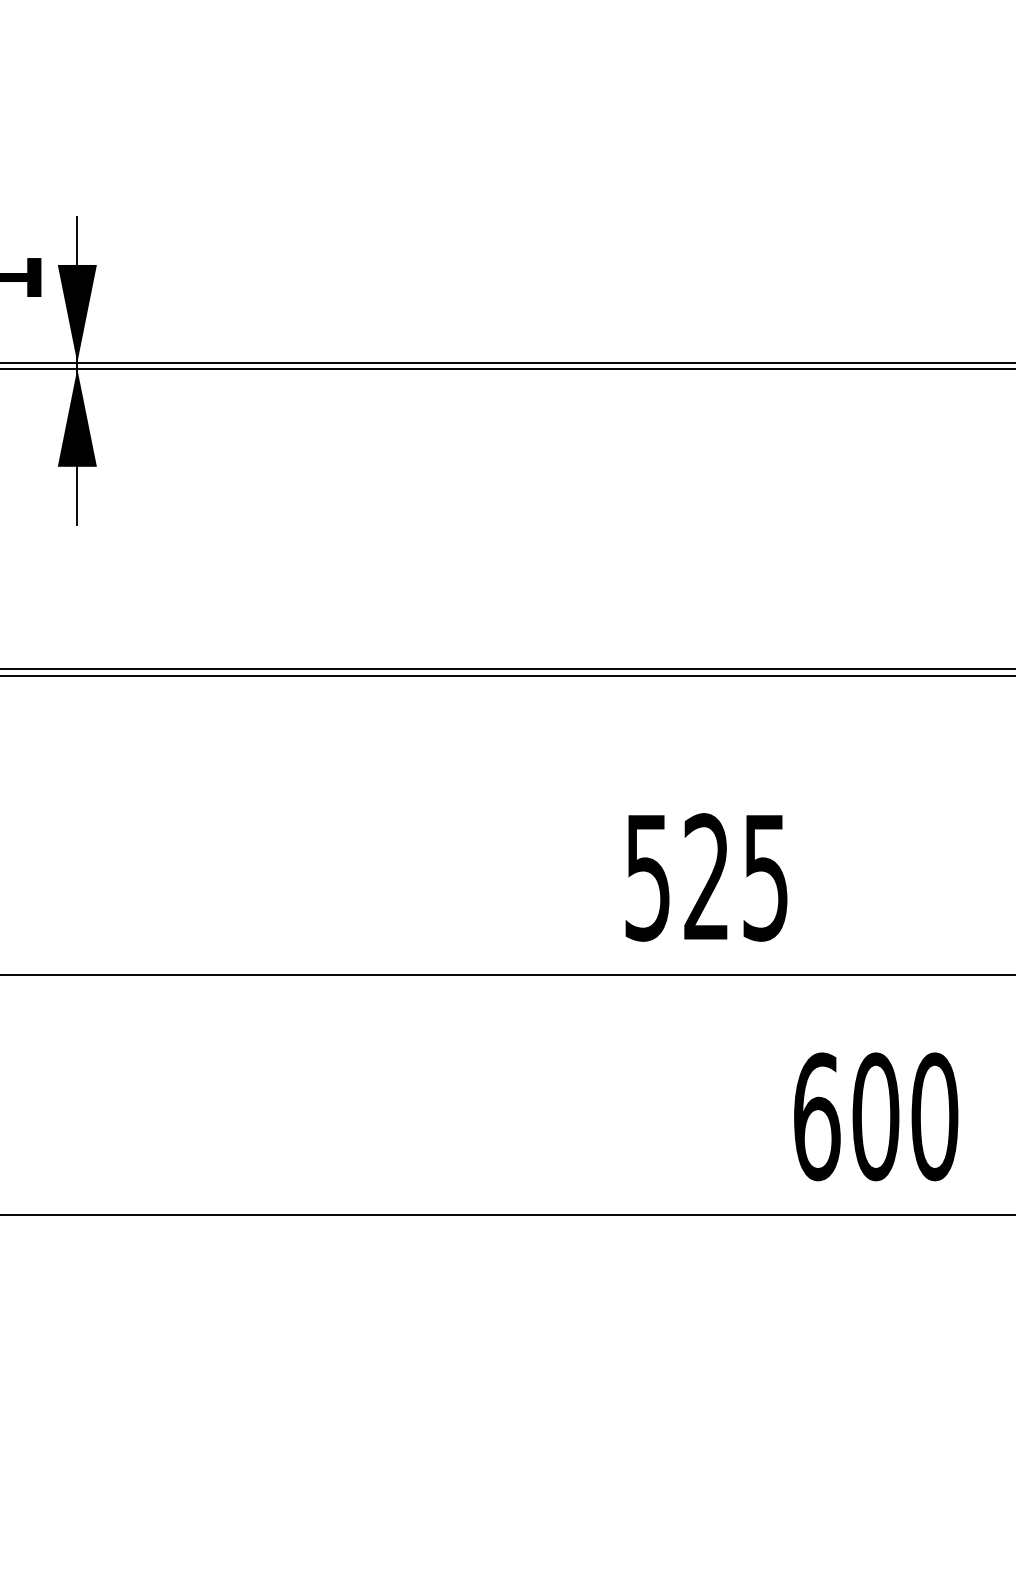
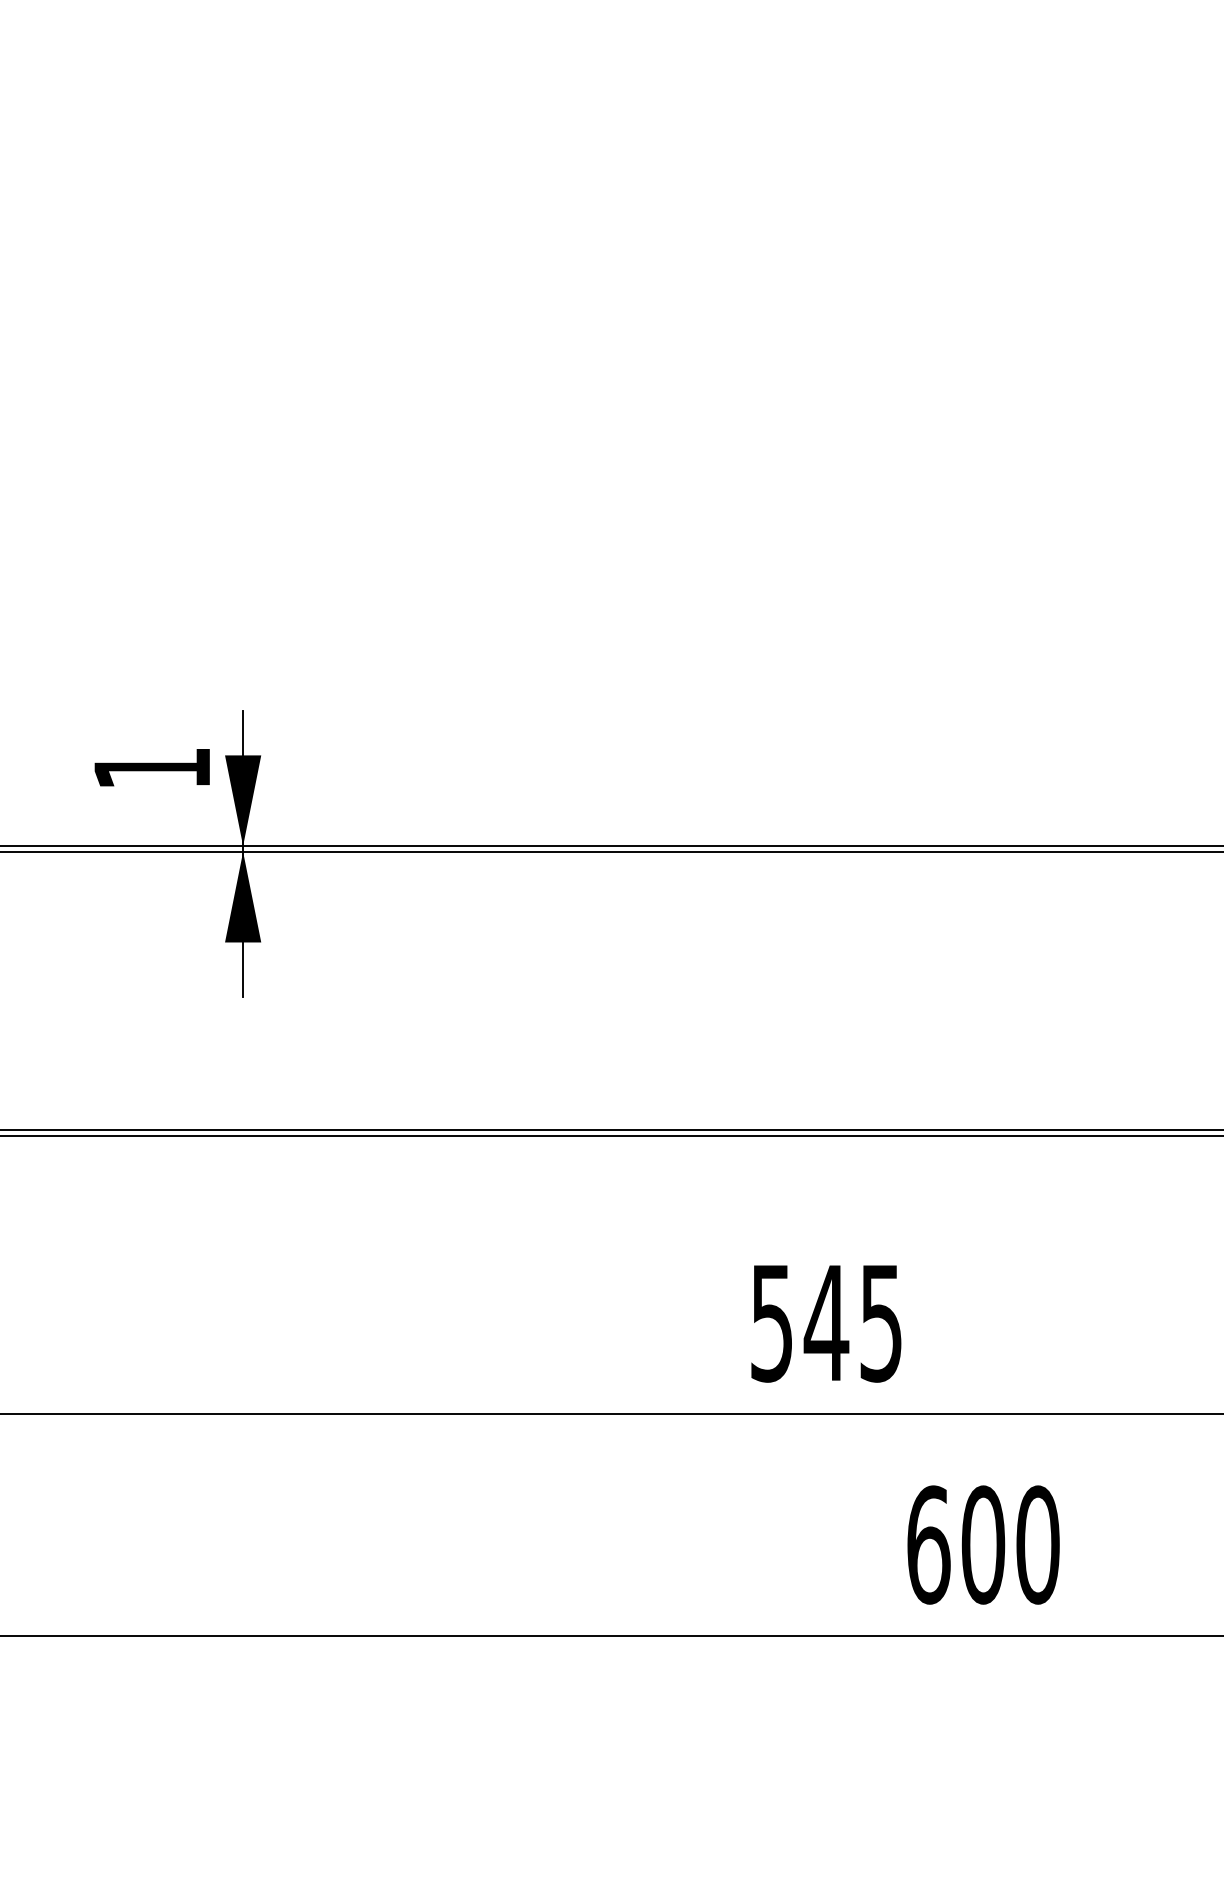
text: (706, 875) -> (826, 1321), 525 -> 545

